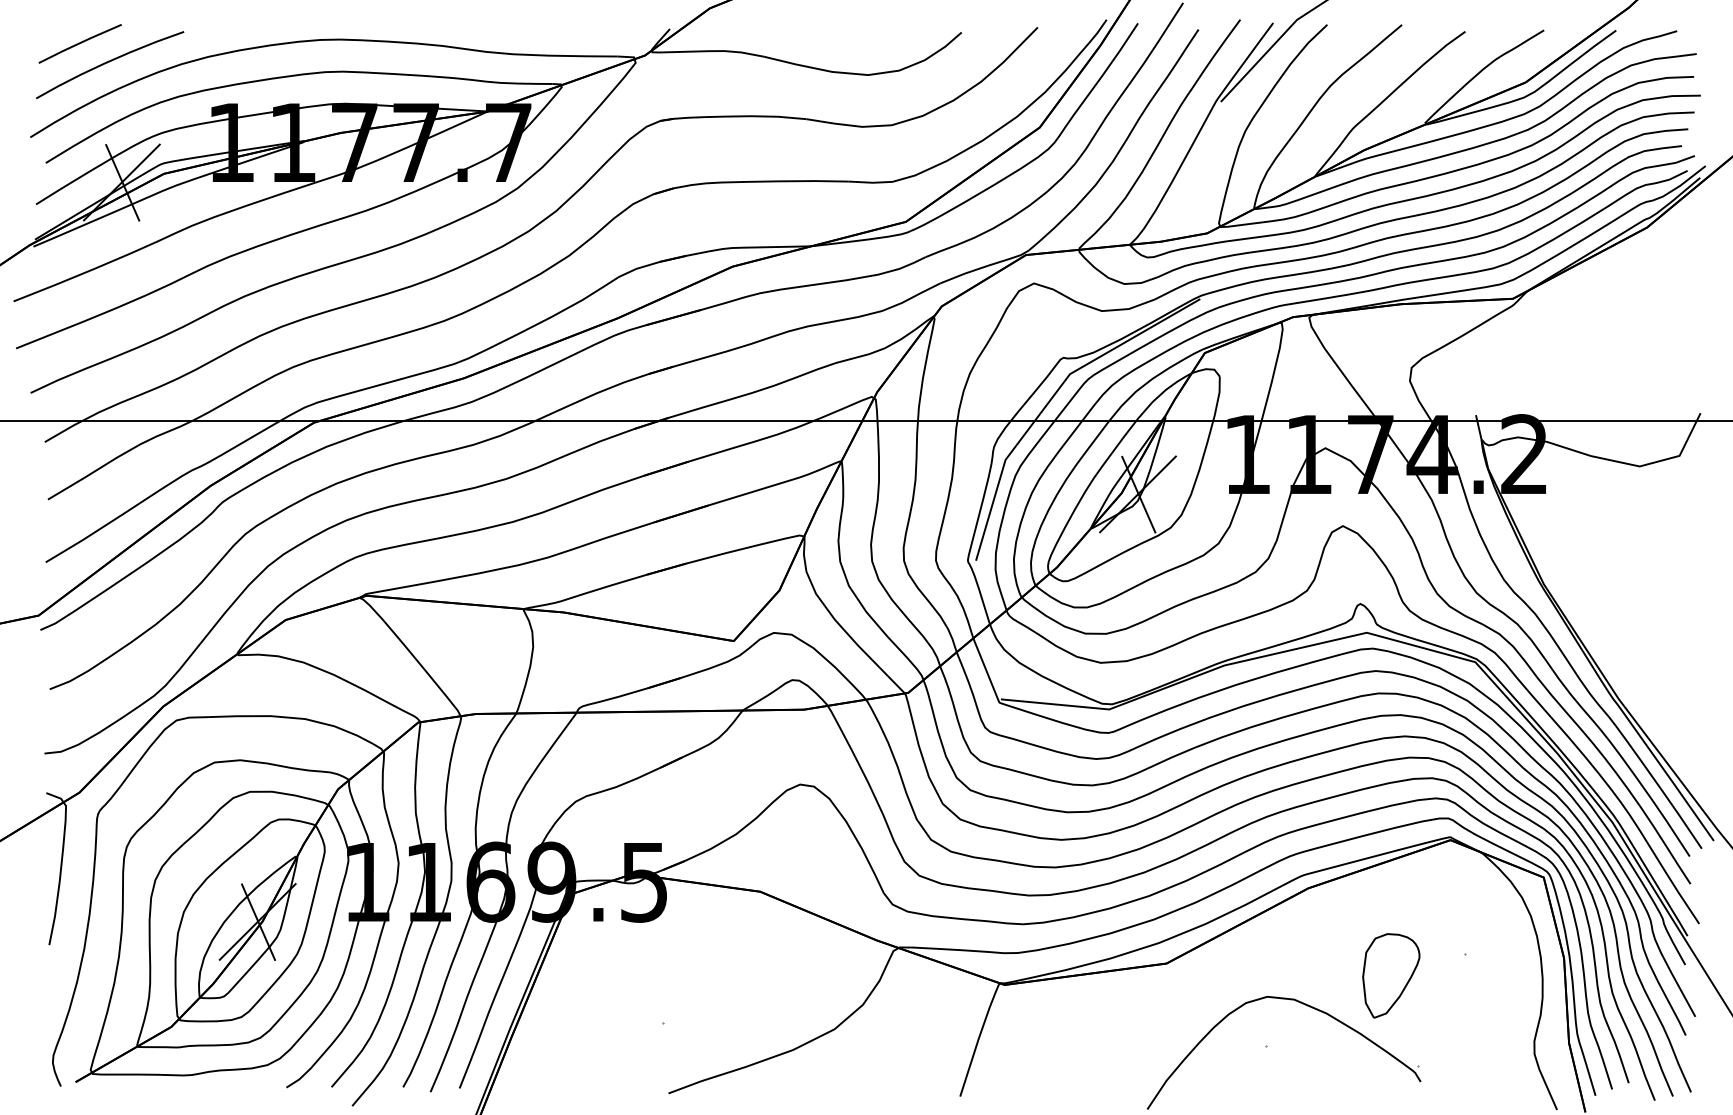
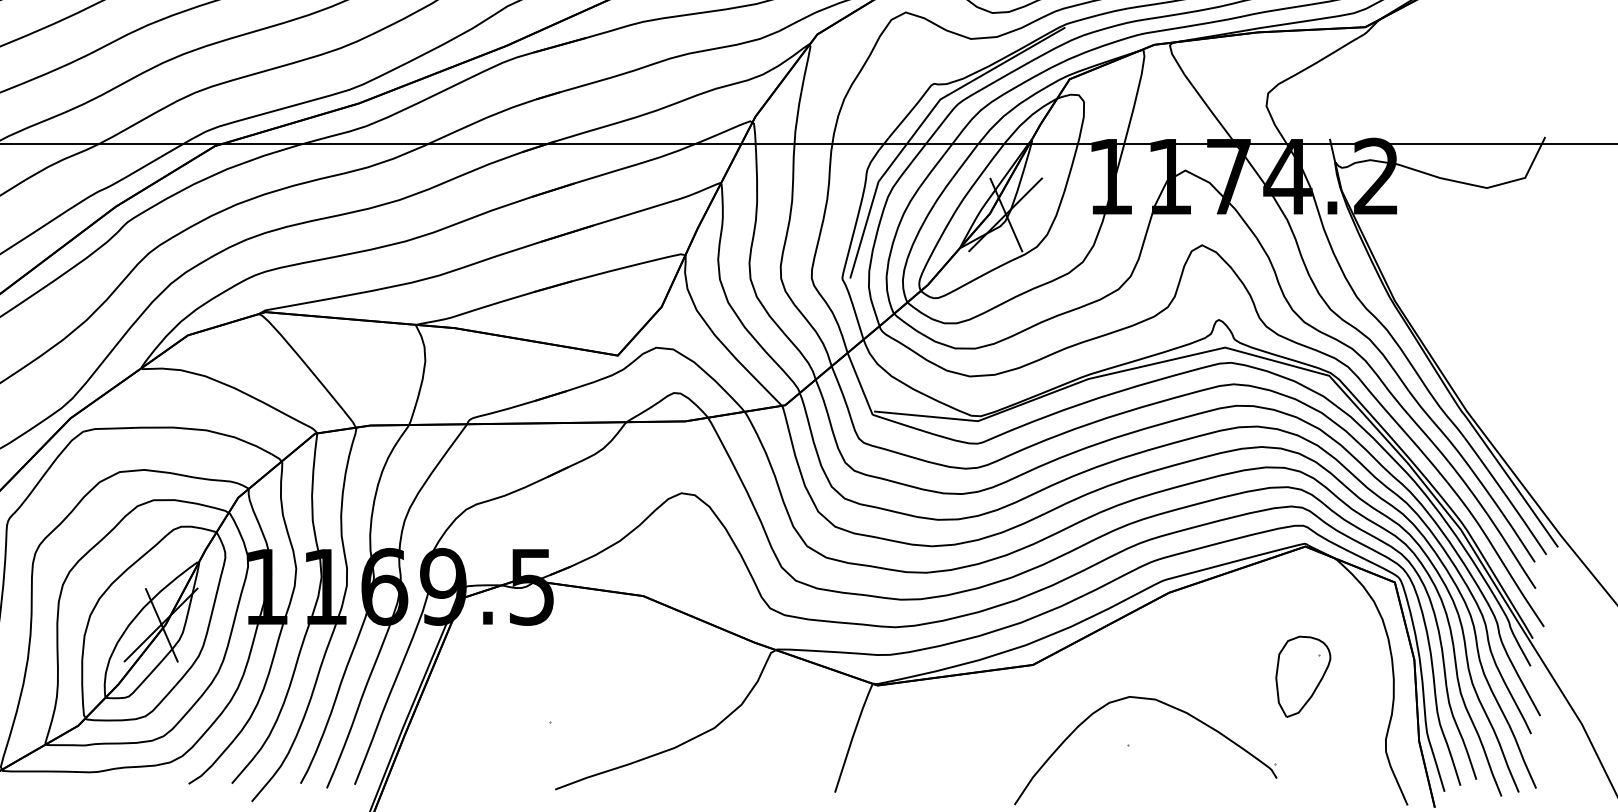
part: (1391, 975) -> (1303, 676), moved

